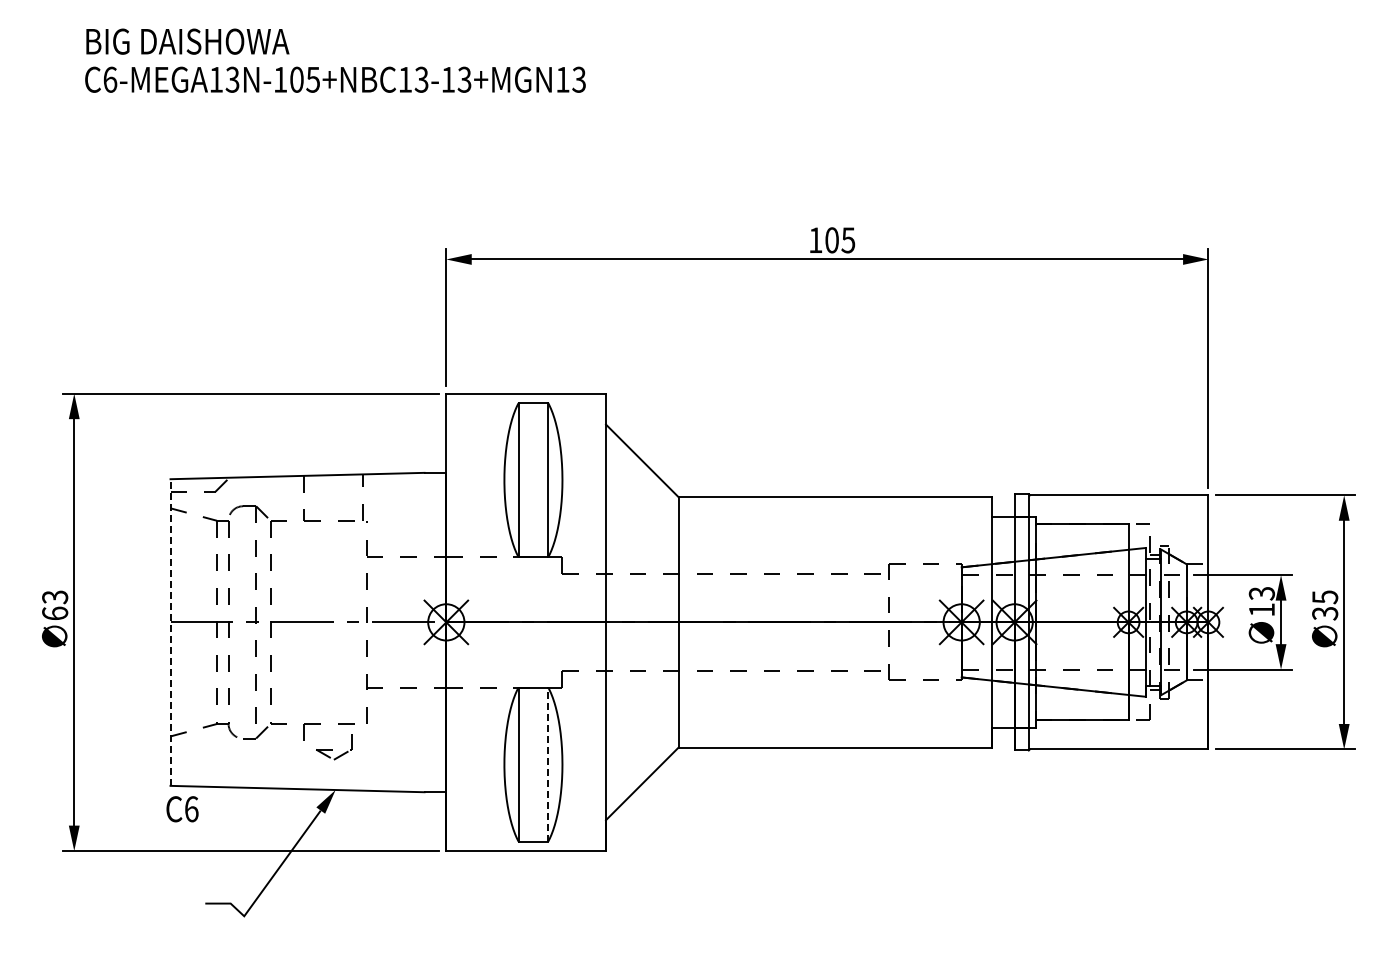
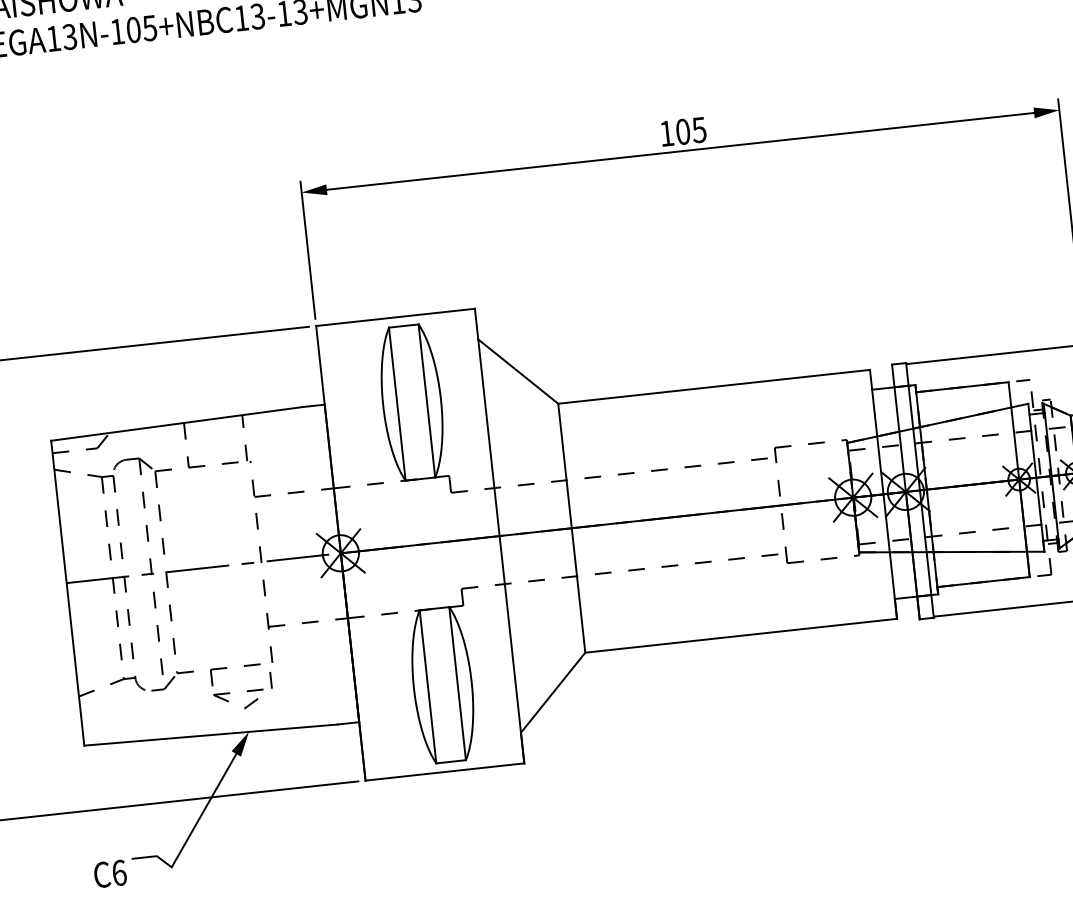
line: (170, 632) -> (67, 593), dashed -> solid
part: (333, 749) -> (242, 691), size x1.67
line: (548, 764) -> (457, 683), dashed -> solid
text: (182, 809) -> (110, 874), moved

